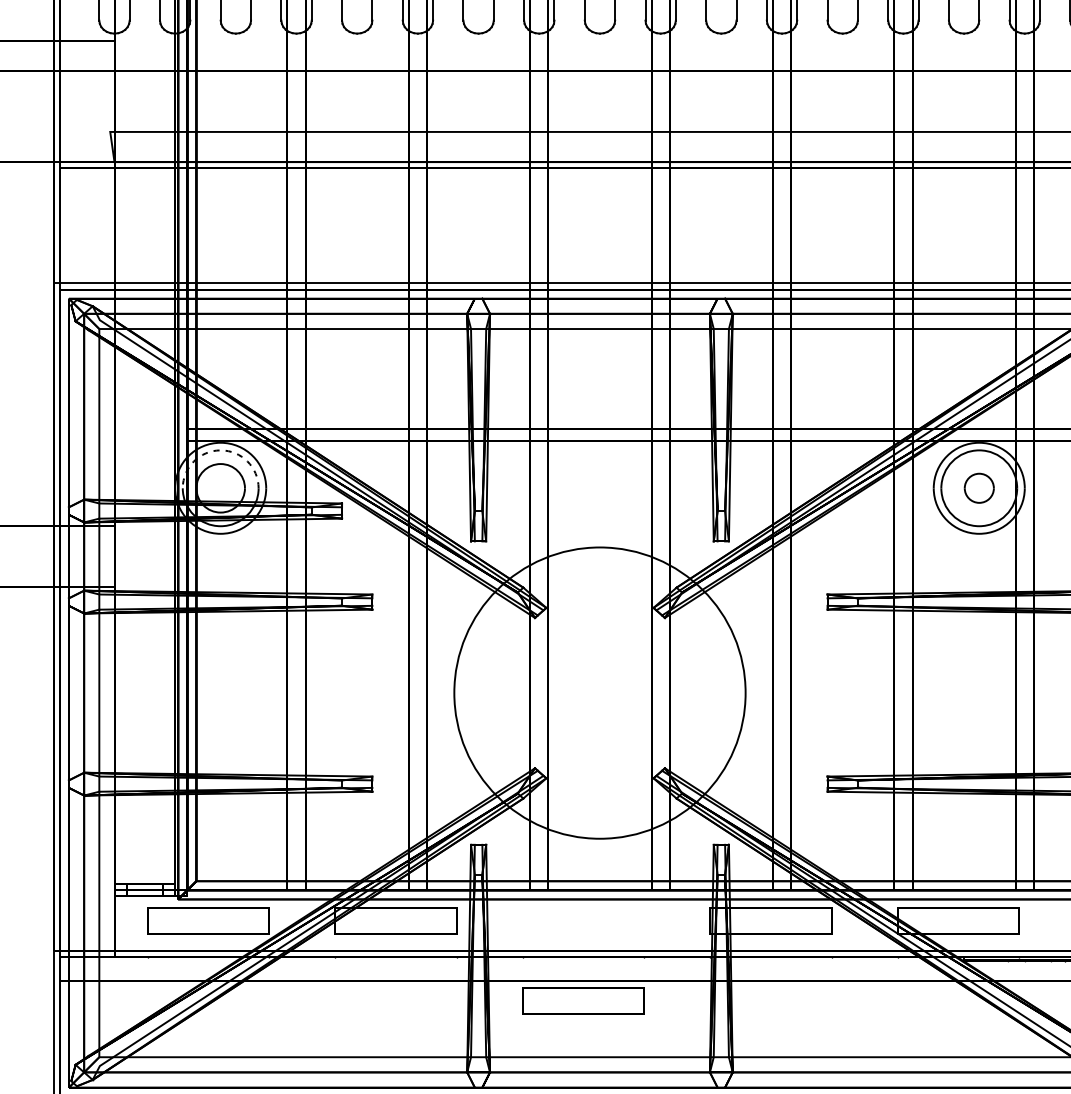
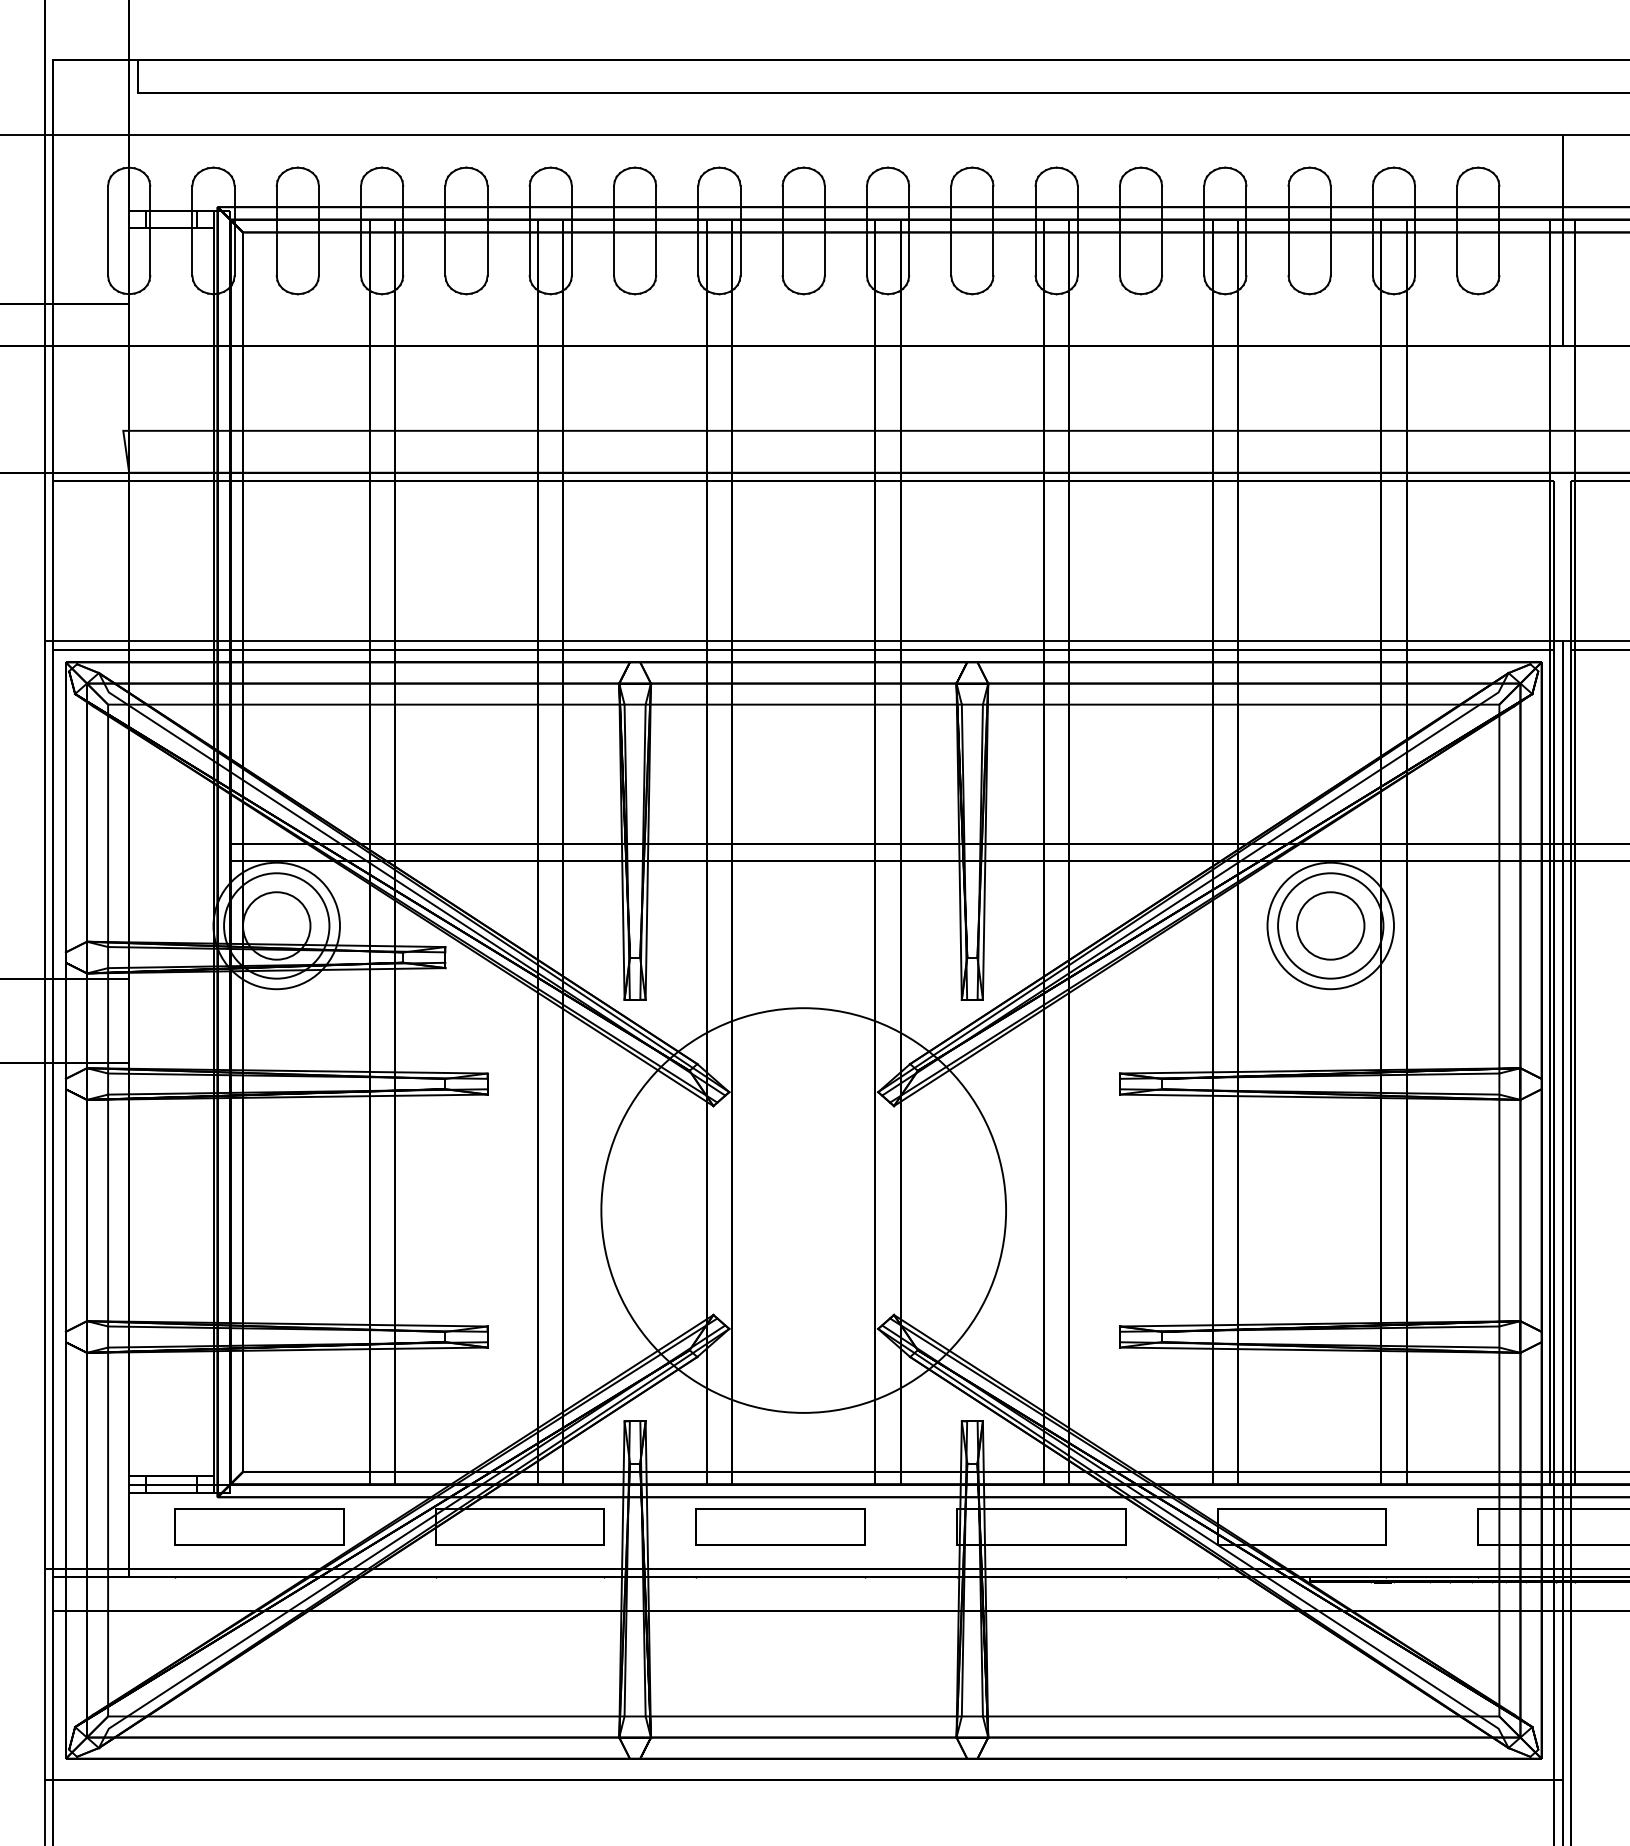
arc: (220, 450) -> (276, 873), dashed -> solid
part: (979, 487) -> (1330, 925), size x1.67
part: (583, 1001) -> (780, 1526), moved

